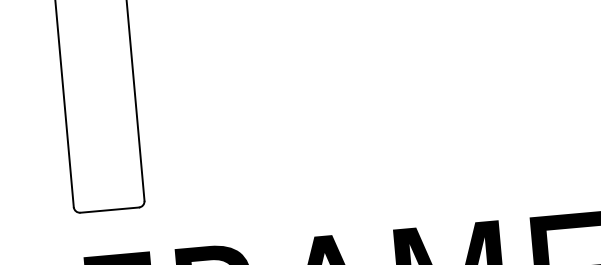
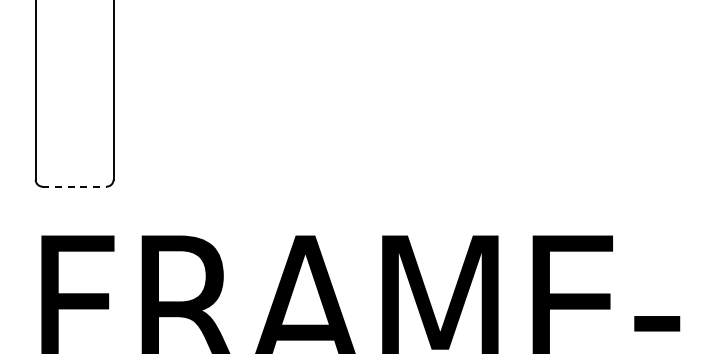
line: (110, 209) -> (75, 186), solid -> dashed

